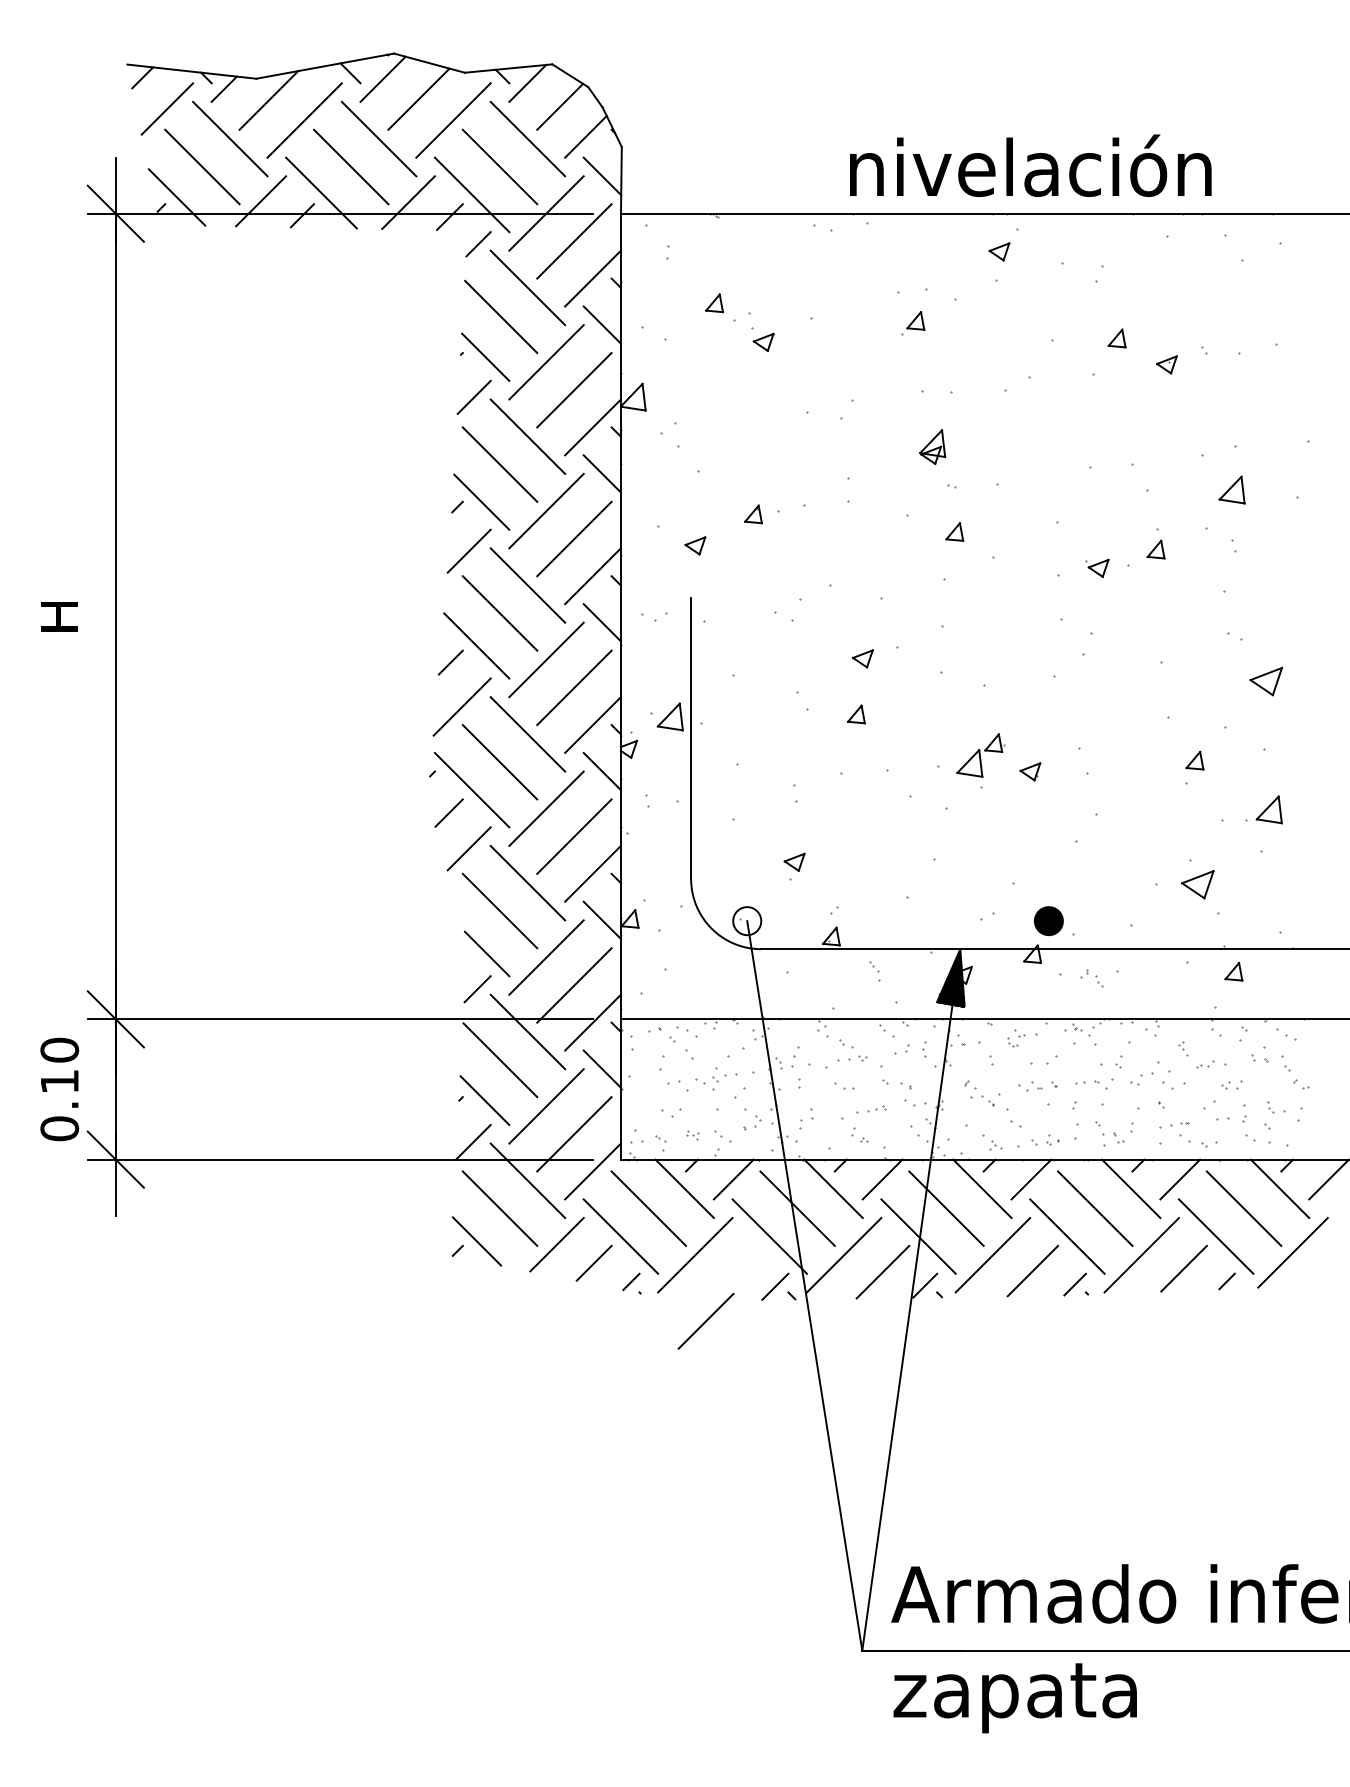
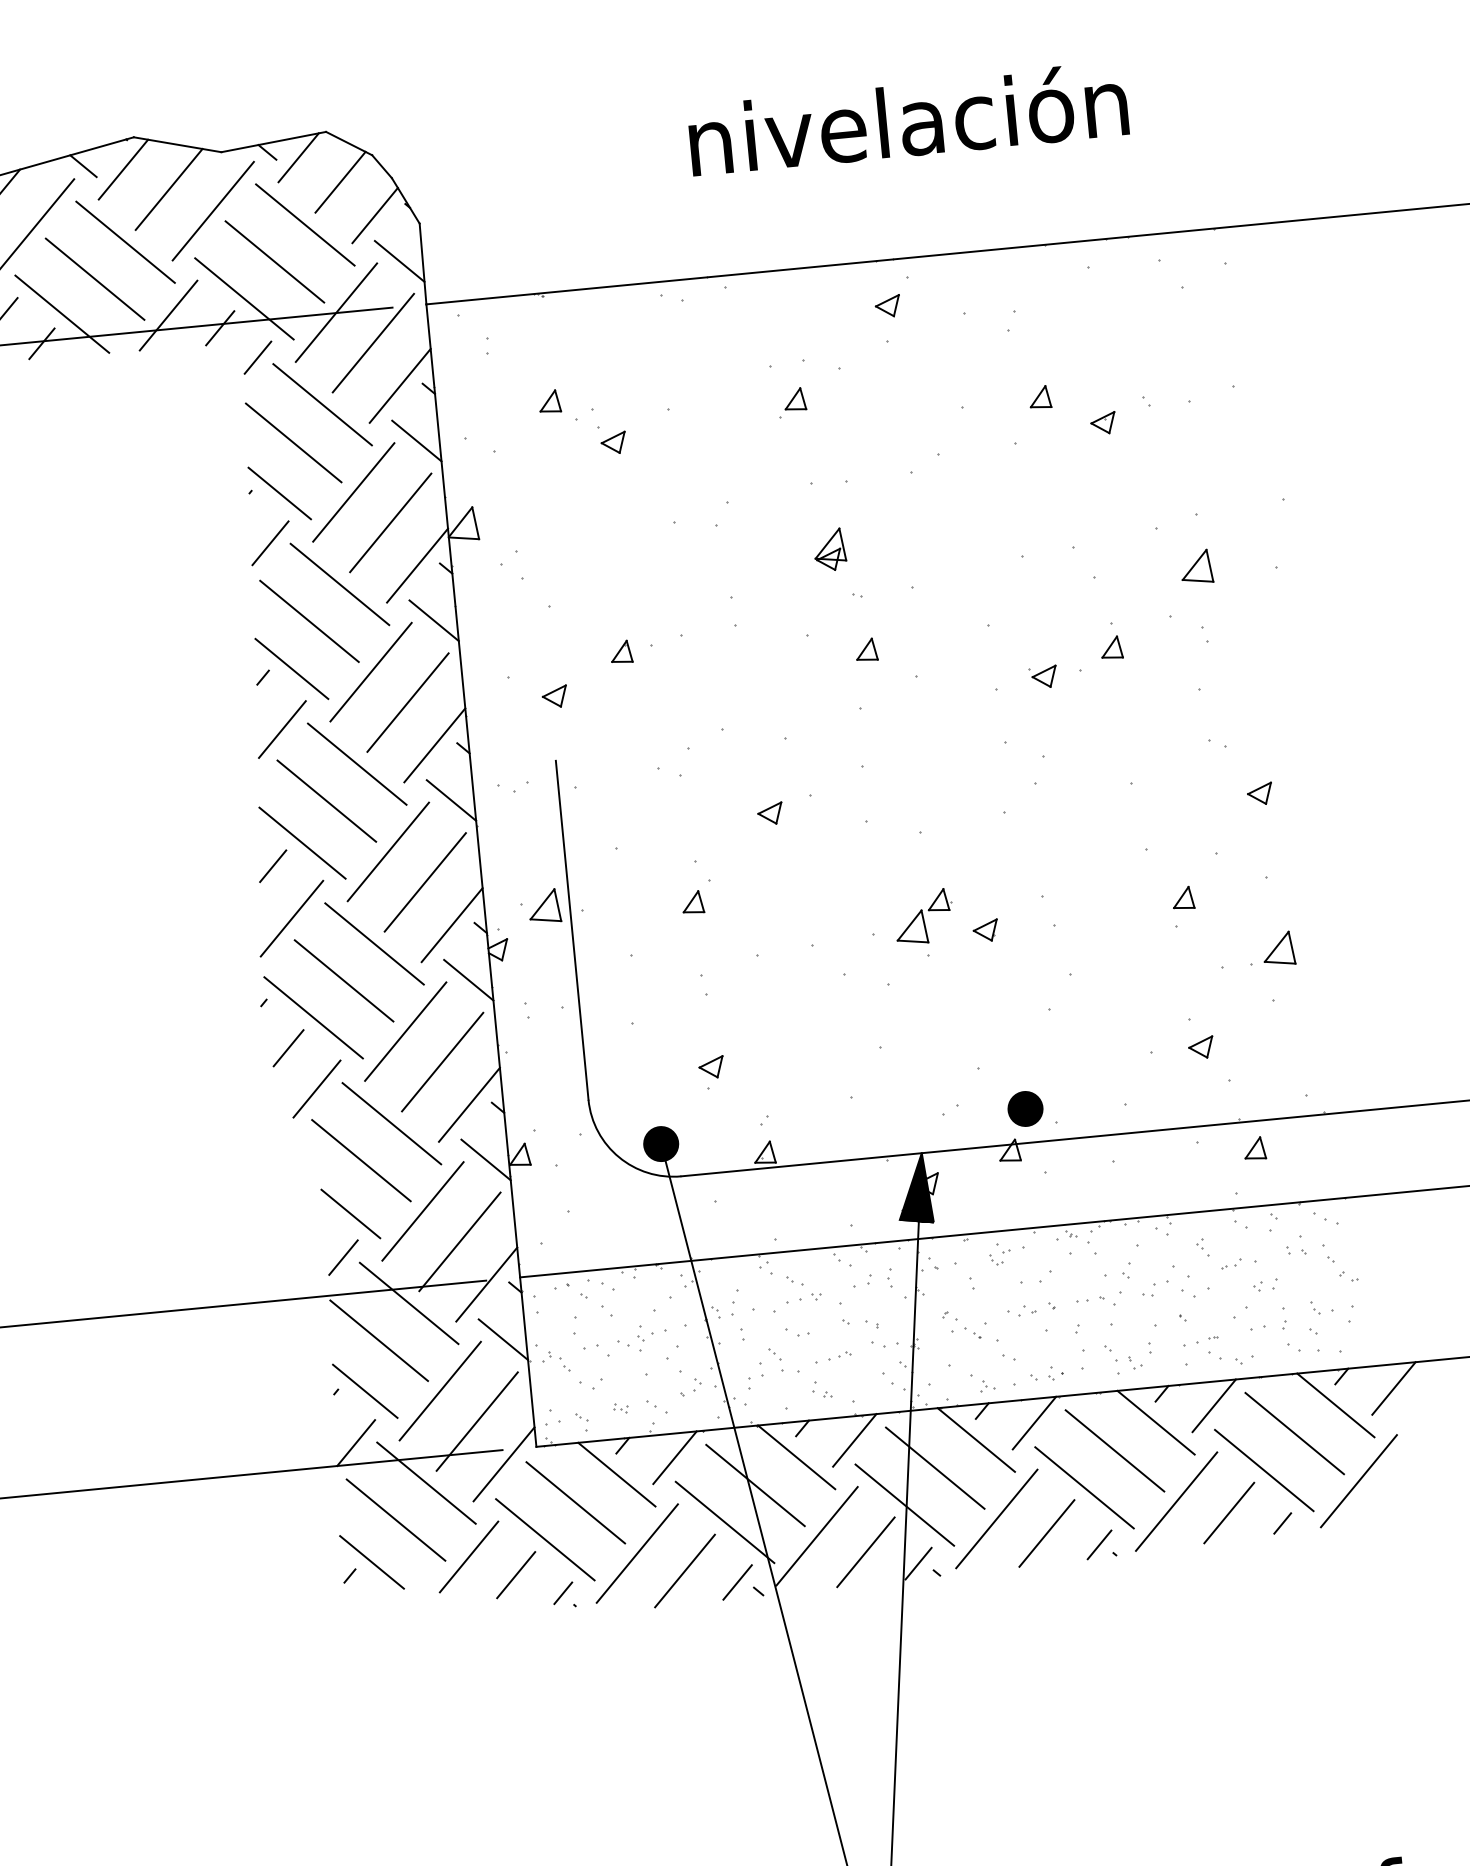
text: (1030, 165) -> (907, 118), moved
part: (1265, 680) -> (1259, 793), size x0.62
part: (856, 714) -> (693, 902), moved
part: (1197, 884) -> (1200, 1047), size x0.62
fill: (747, 921) -> (661, 1144), added
part: (874, 971) -> (776, 1360), moved
part: (1091, 978) -> (555, 1361), moved
line: (705, 1320) -> (684, 1570), moved

